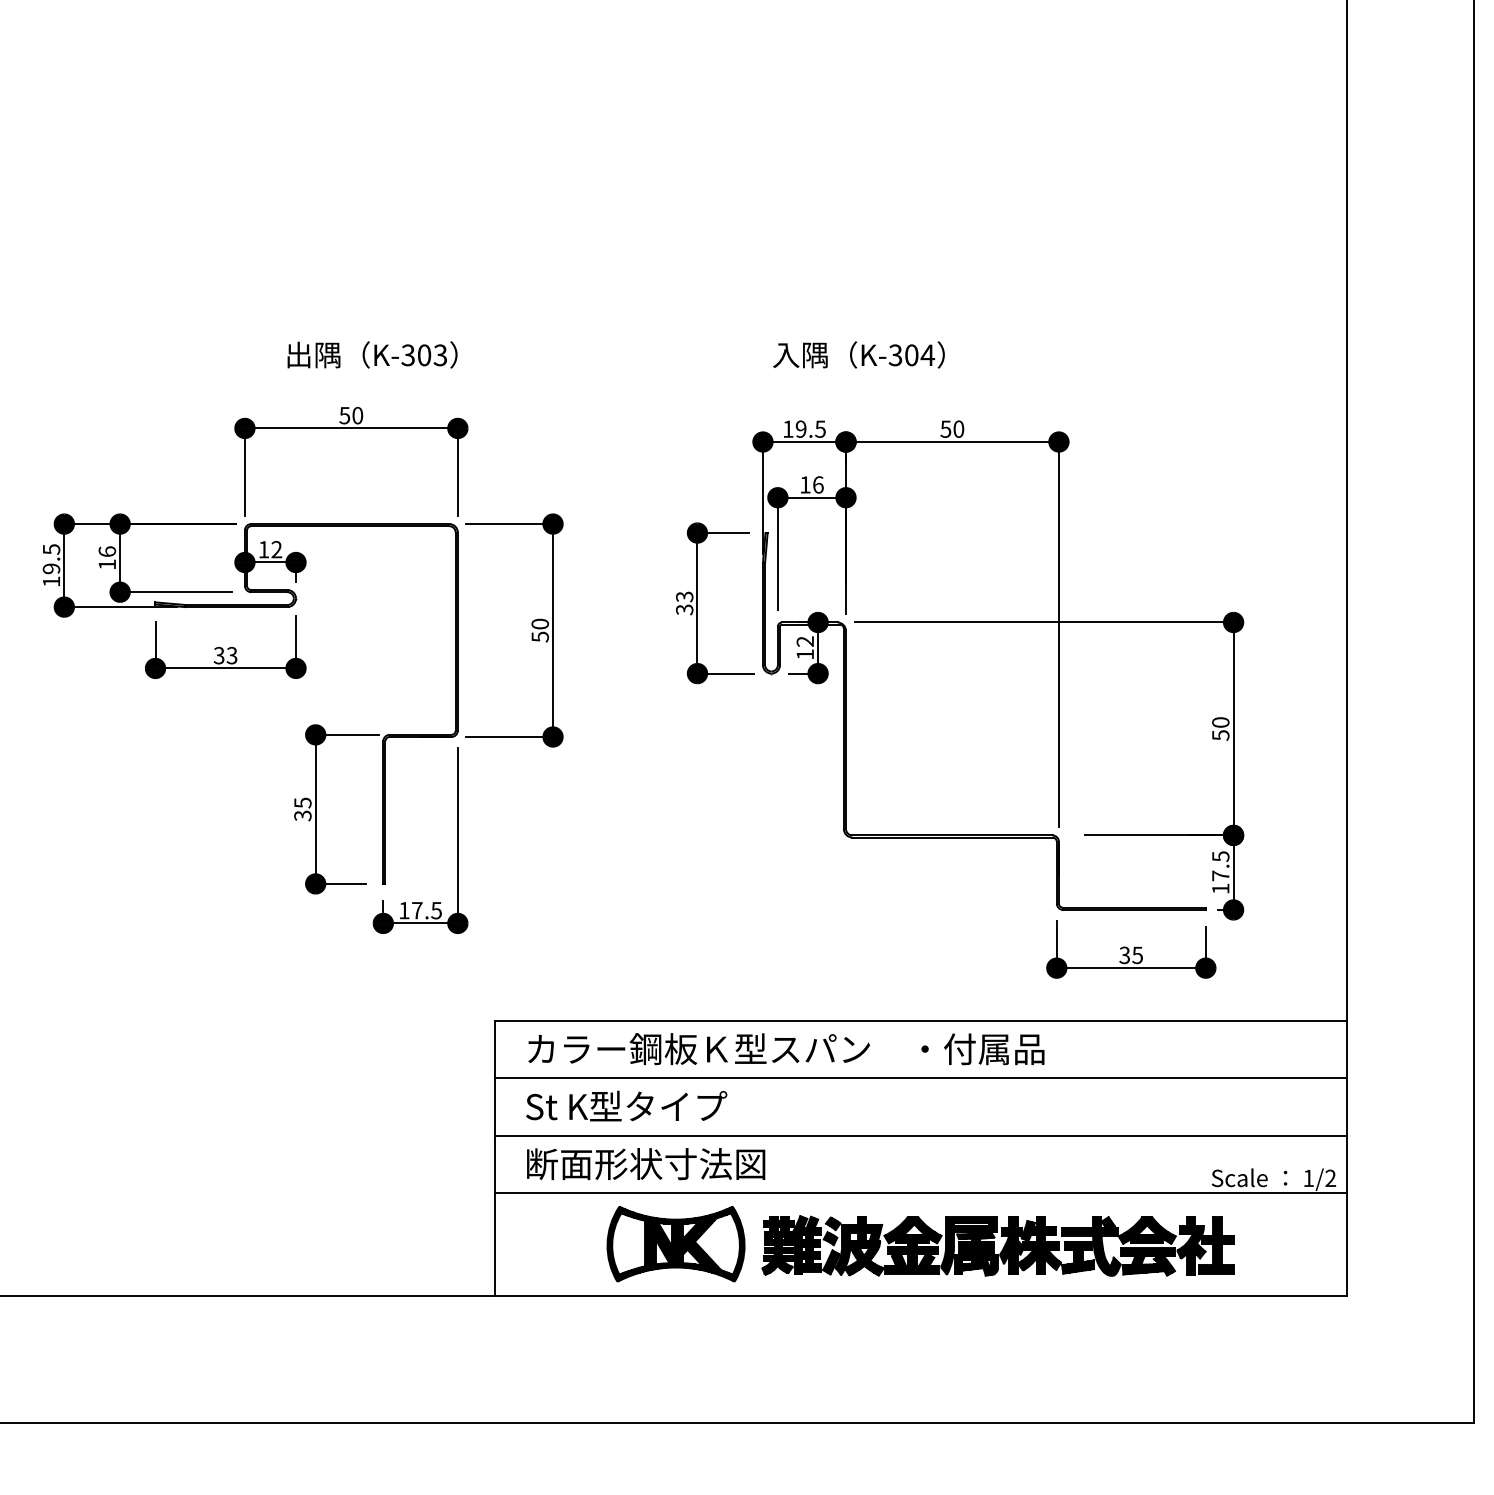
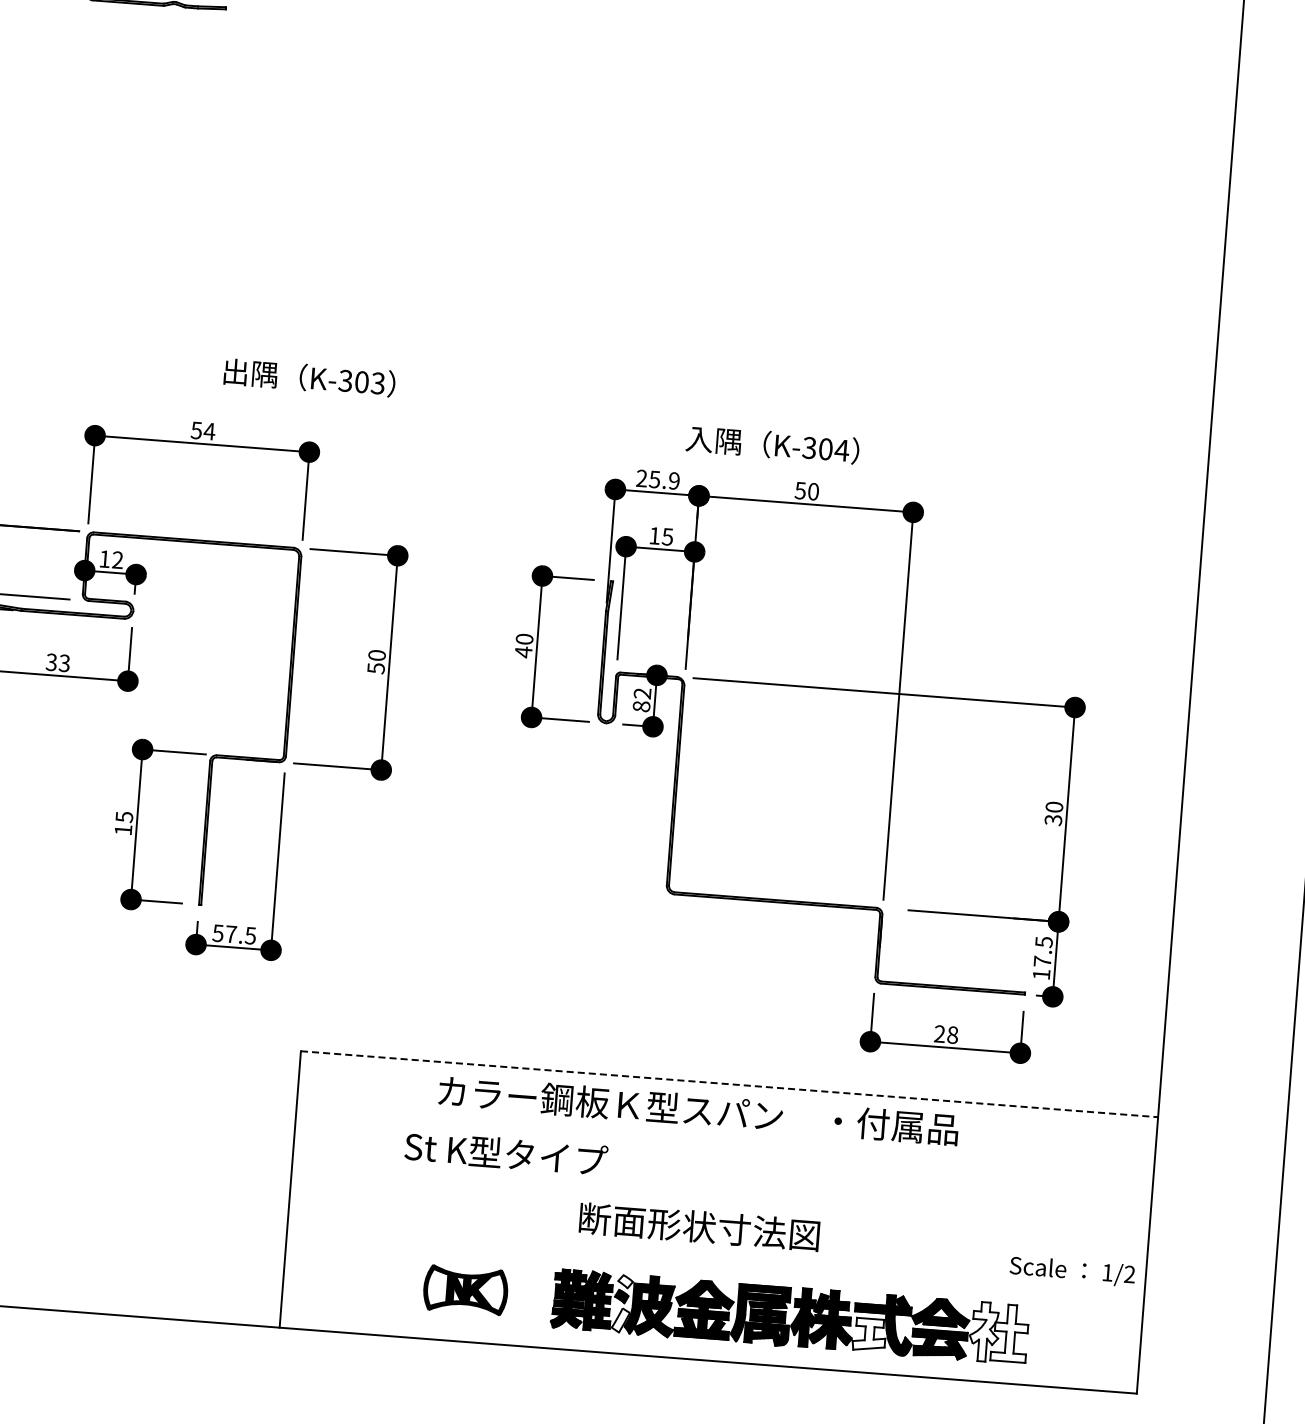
text: (372, 354) -> (309, 377), moved
text: (858, 354) -> (772, 444), moved
text: (357, 415) -> (209, 431), 50 -> 54
text: (804, 428) -> (658, 479), 19.5 -> 25.9
text: (817, 484) -> (667, 536), 16 -> 15
text: (684, 603) -> (523, 645), 33 -> 40
text: (805, 654) -> (641, 706), 12 -> 82
text: (1220, 735) -> (1053, 820), 50 -> 30
text: (302, 815) -> (123, 829), 35 -> 15
text: (403, 910) -> (217, 933), 17.5 -> 57.5
text: (1131, 955) -> (946, 1034), 35 -> 28
line: (920, 1020) -> (729, 1083), solid -> dashed
text: (786, 1049) -> (698, 1110), moved
line: (920, 1078) -> (724, 1142), removed
text: (626, 1105) -> (506, 1152), moved
line: (920, 1135) -> (720, 1199), removed
text: (646, 1164) -> (699, 1227), moved
line: (920, 1193) -> (715, 1257), removed
hatch: (833, 1223) -> (625, 1281), removed
part: (675, 1244) -> (465, 1290), size x0.6
hatch: (1205, 1246) -> (998, 1333), removed
hatch: (1078, 1257) -> (869, 1334), removed
hatch: (831, 1262) -> (620, 1320), removed

